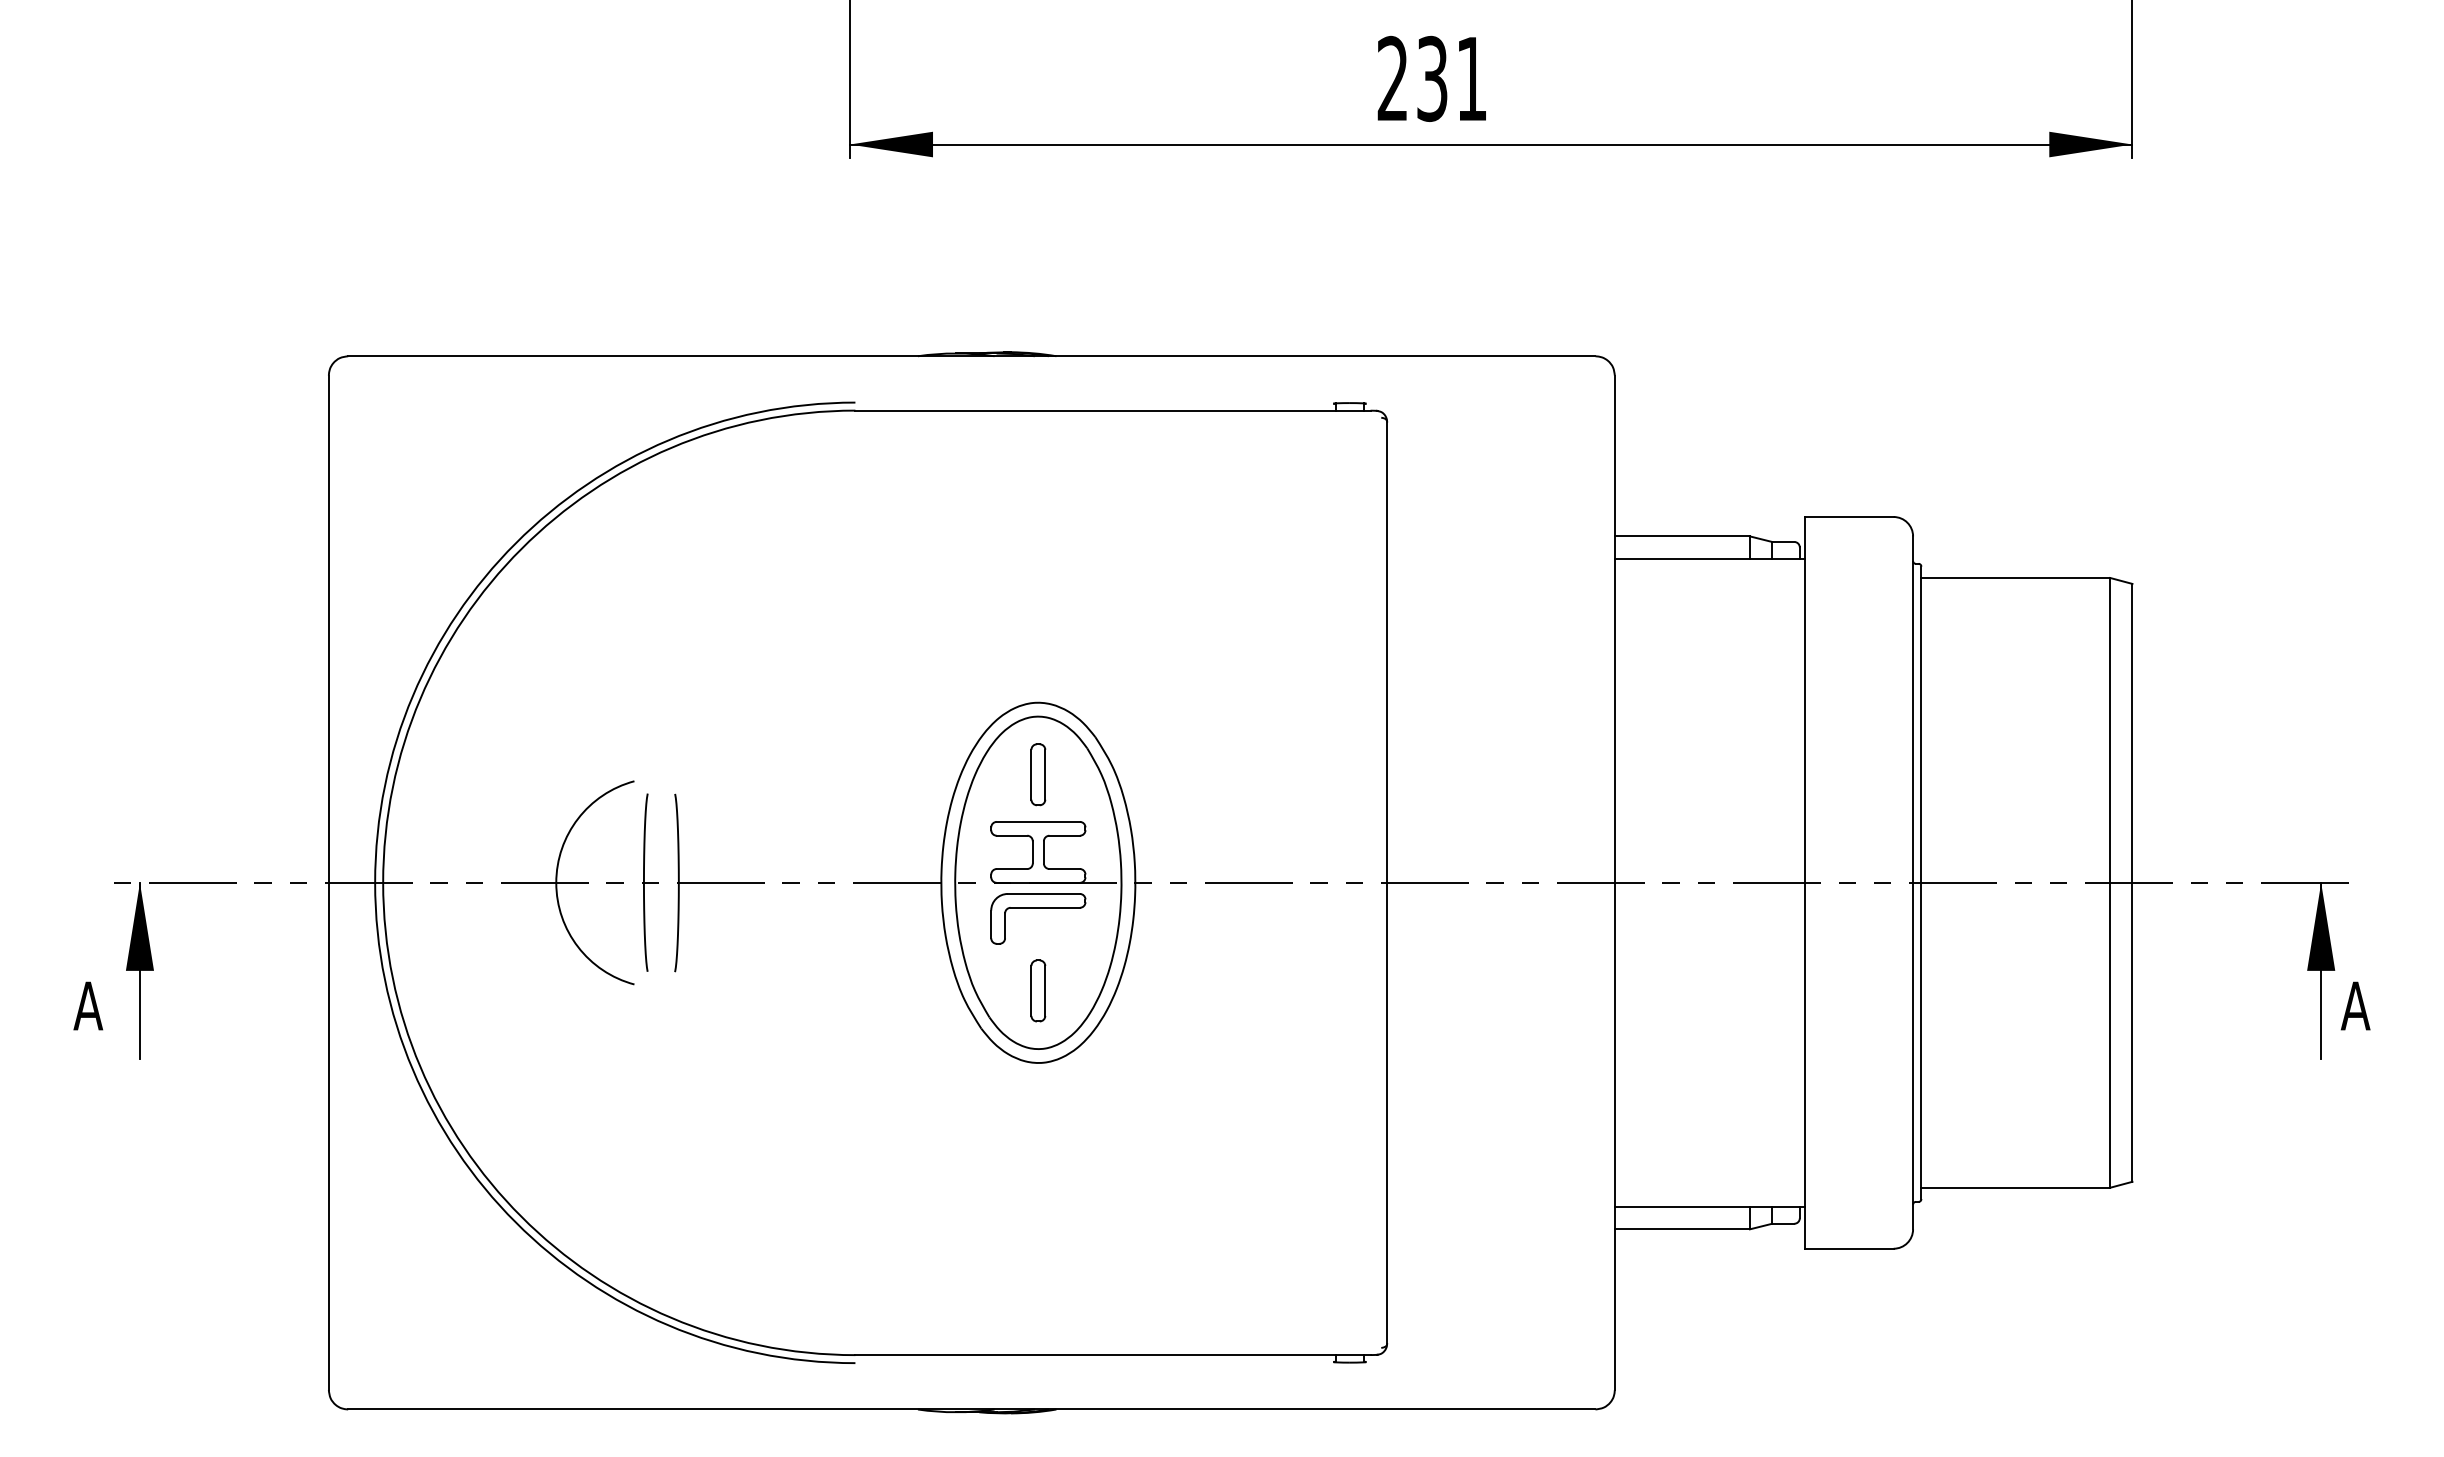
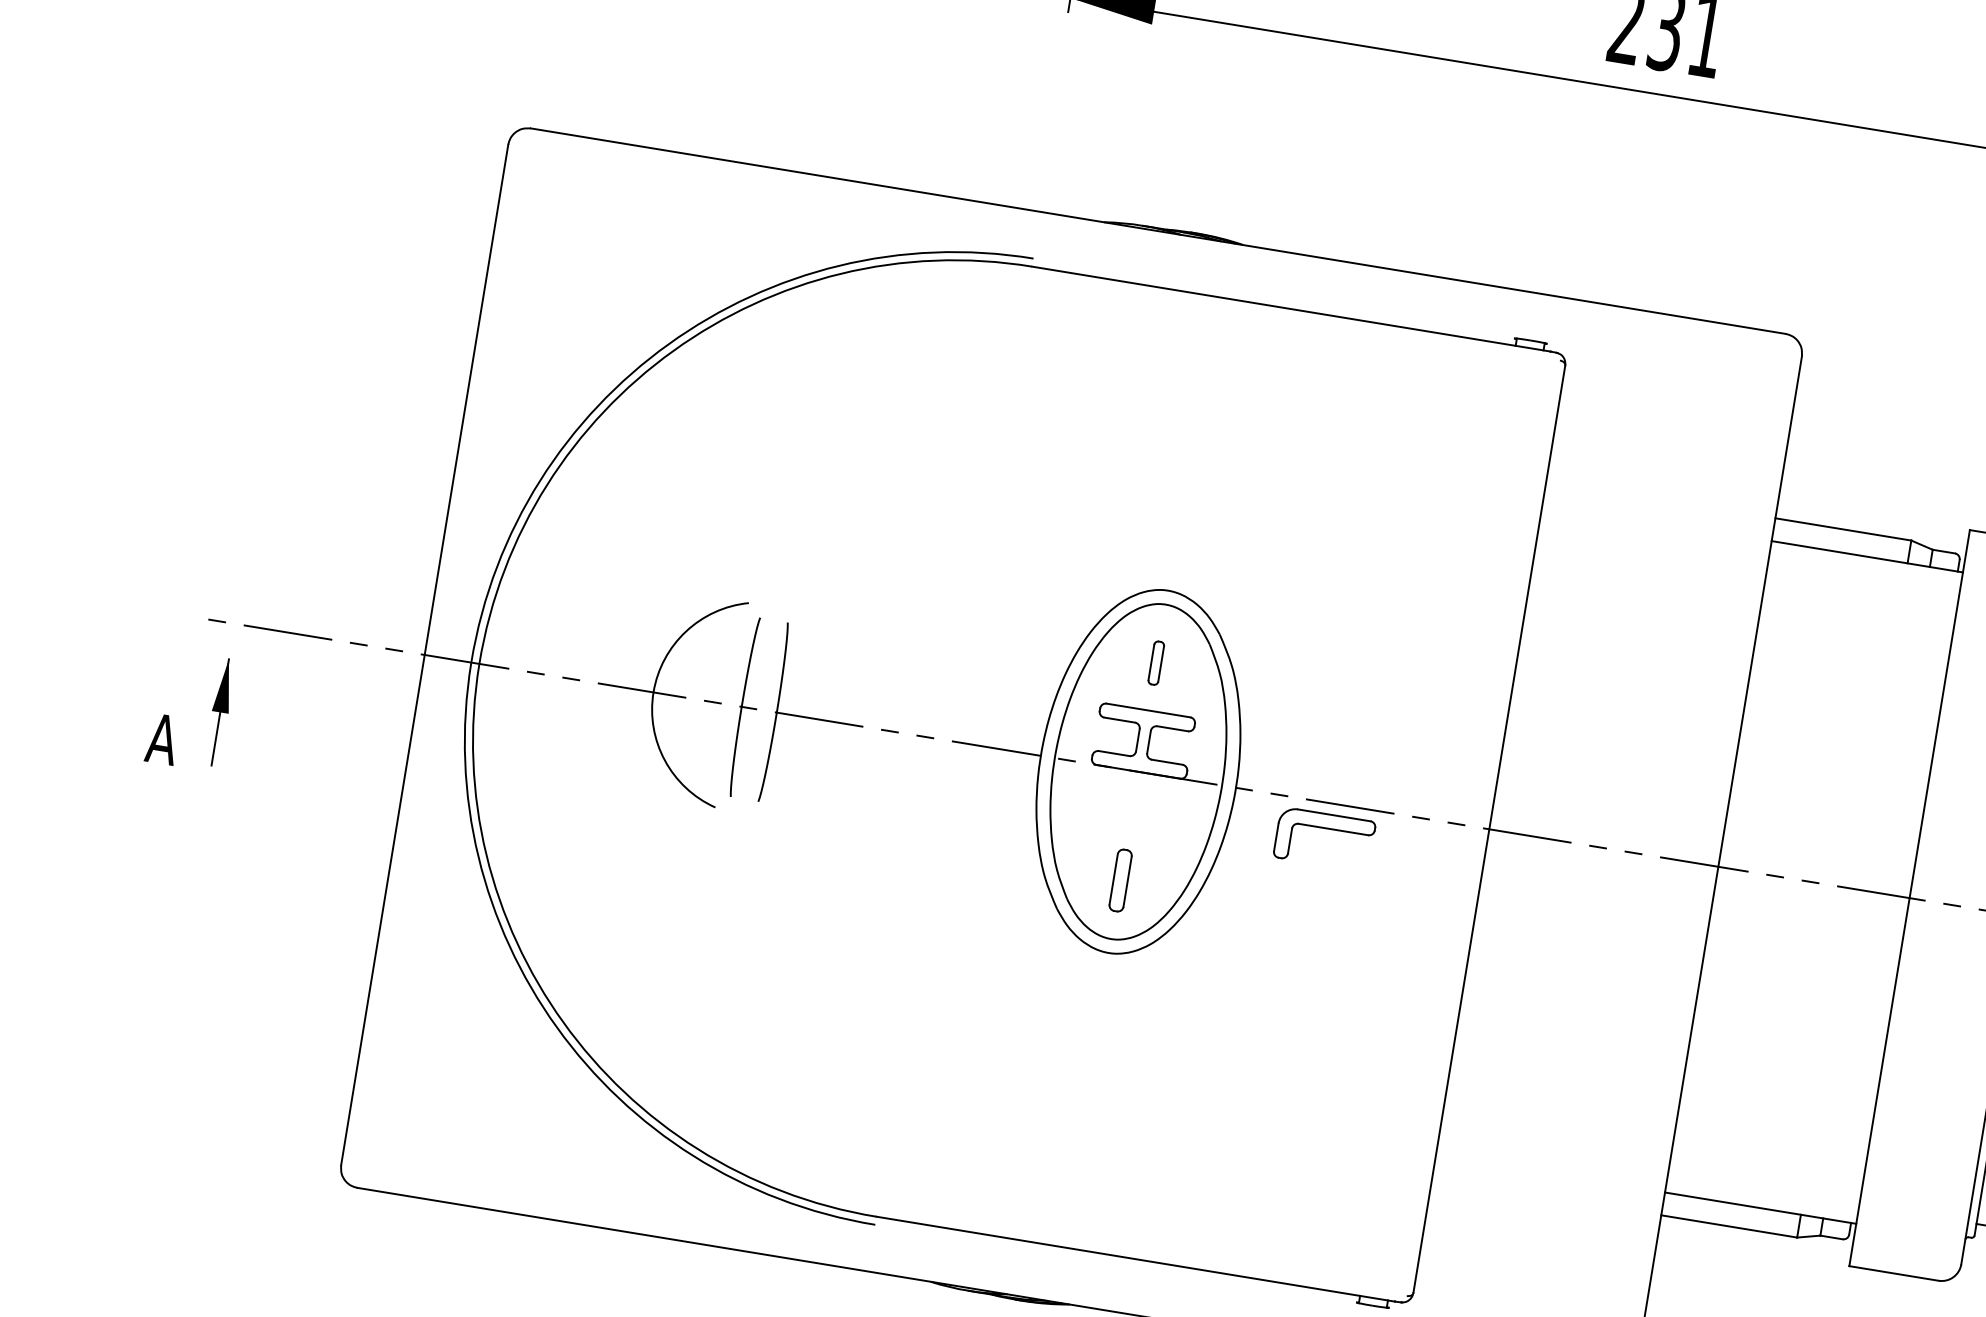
part: (1038, 774) -> (1156, 662), size x0.7
part: (1038, 908) -> (1326, 829), moved
part: (139, 970) -> (219, 711), size x0.6

